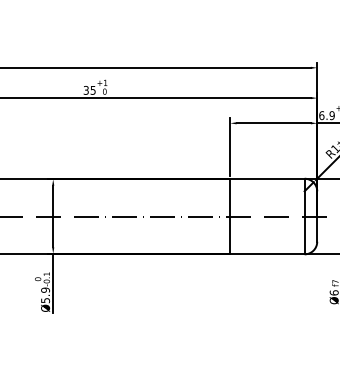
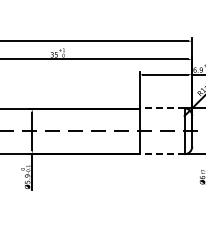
line: (268, 178) -> (162, 108), solid -> dashed
line: (268, 254) -> (162, 154), solid -> dashed

